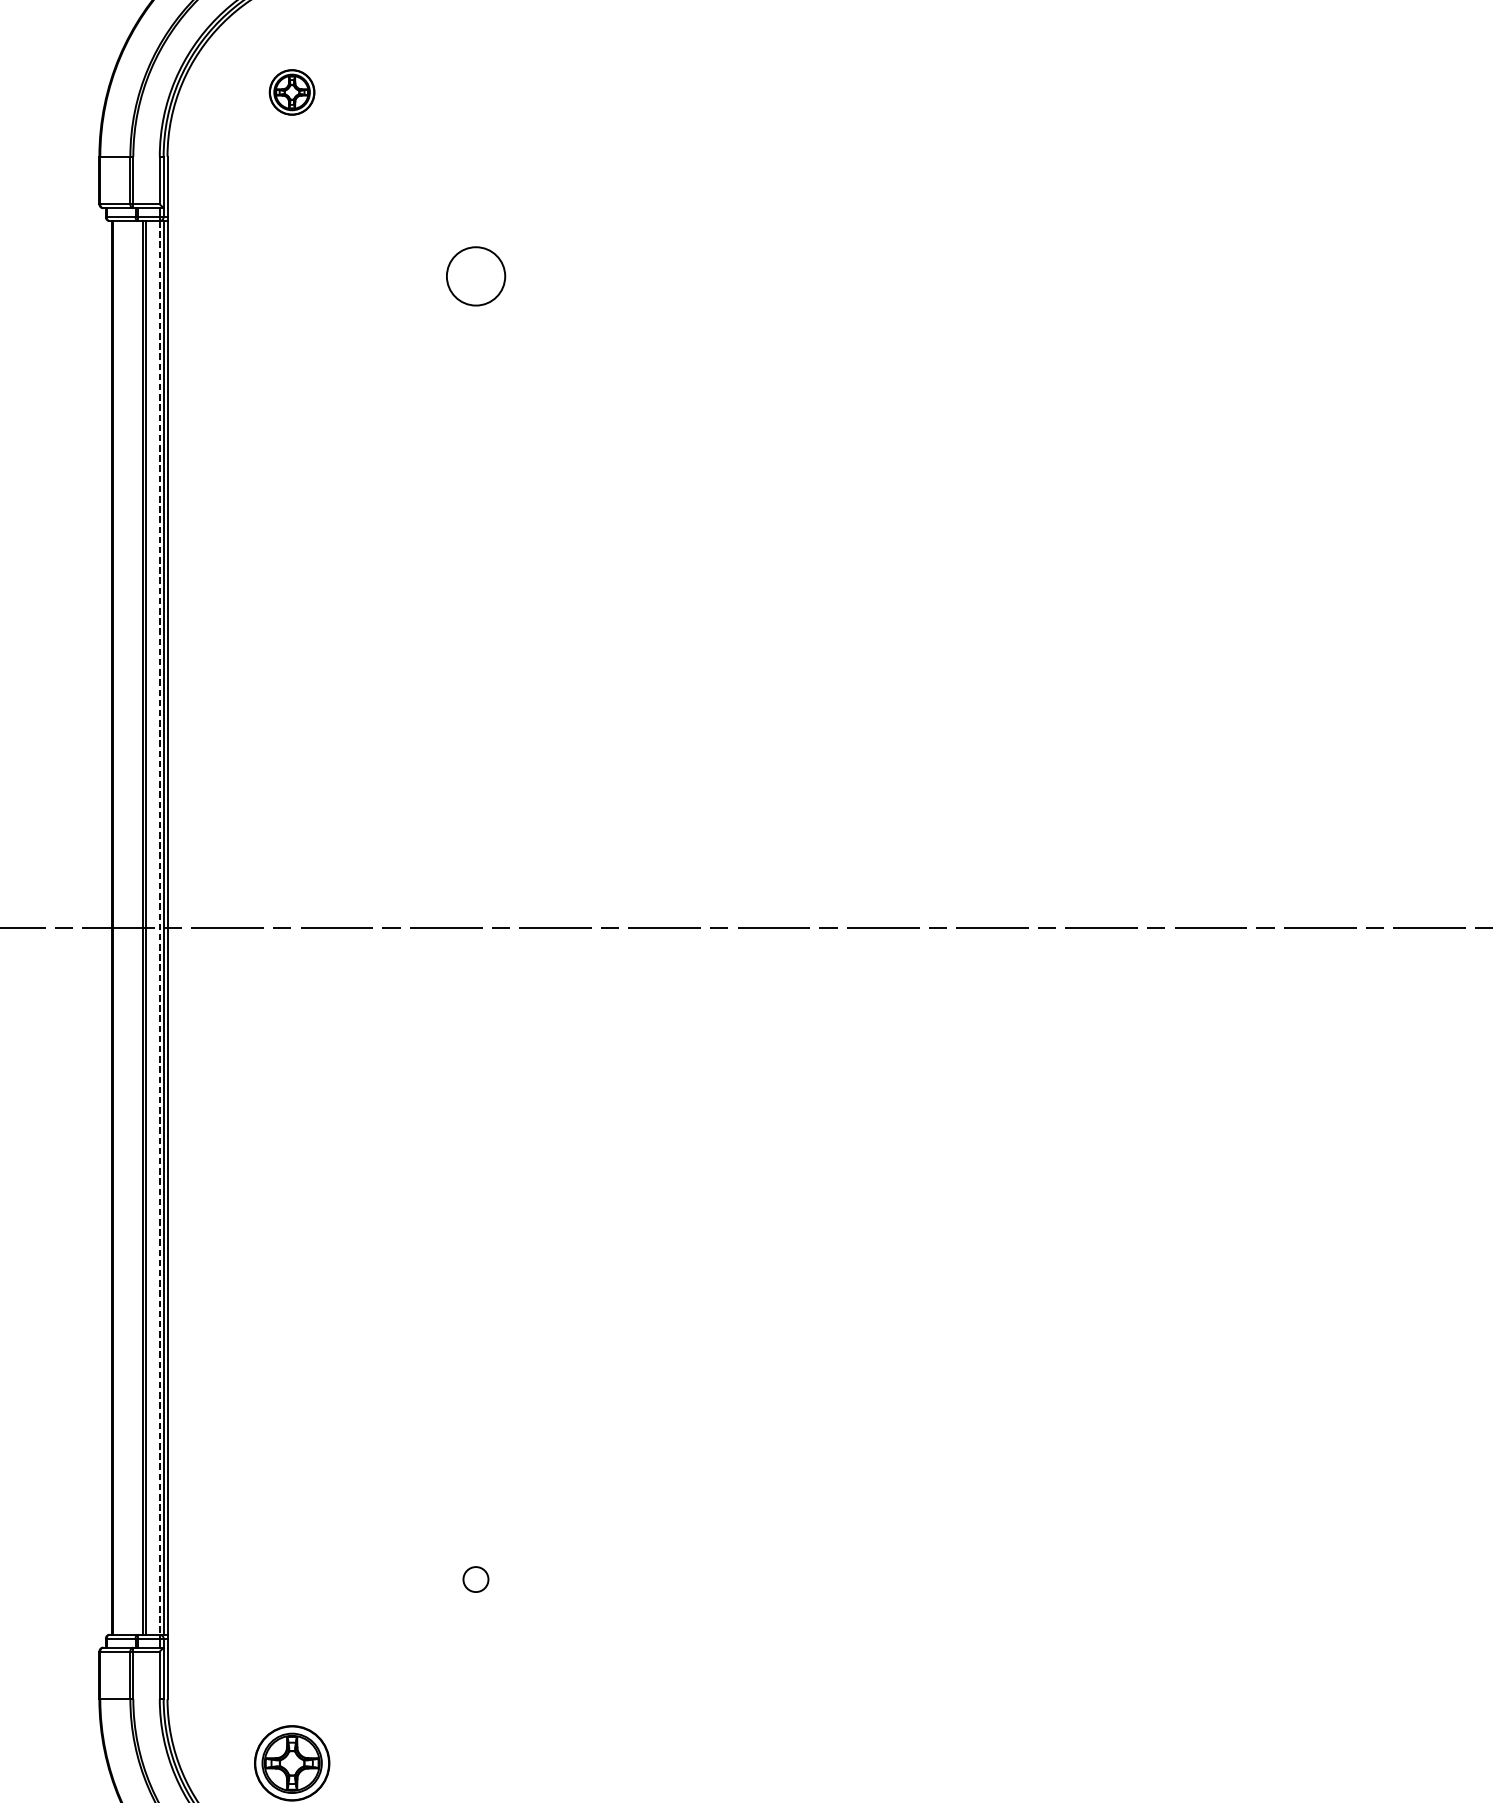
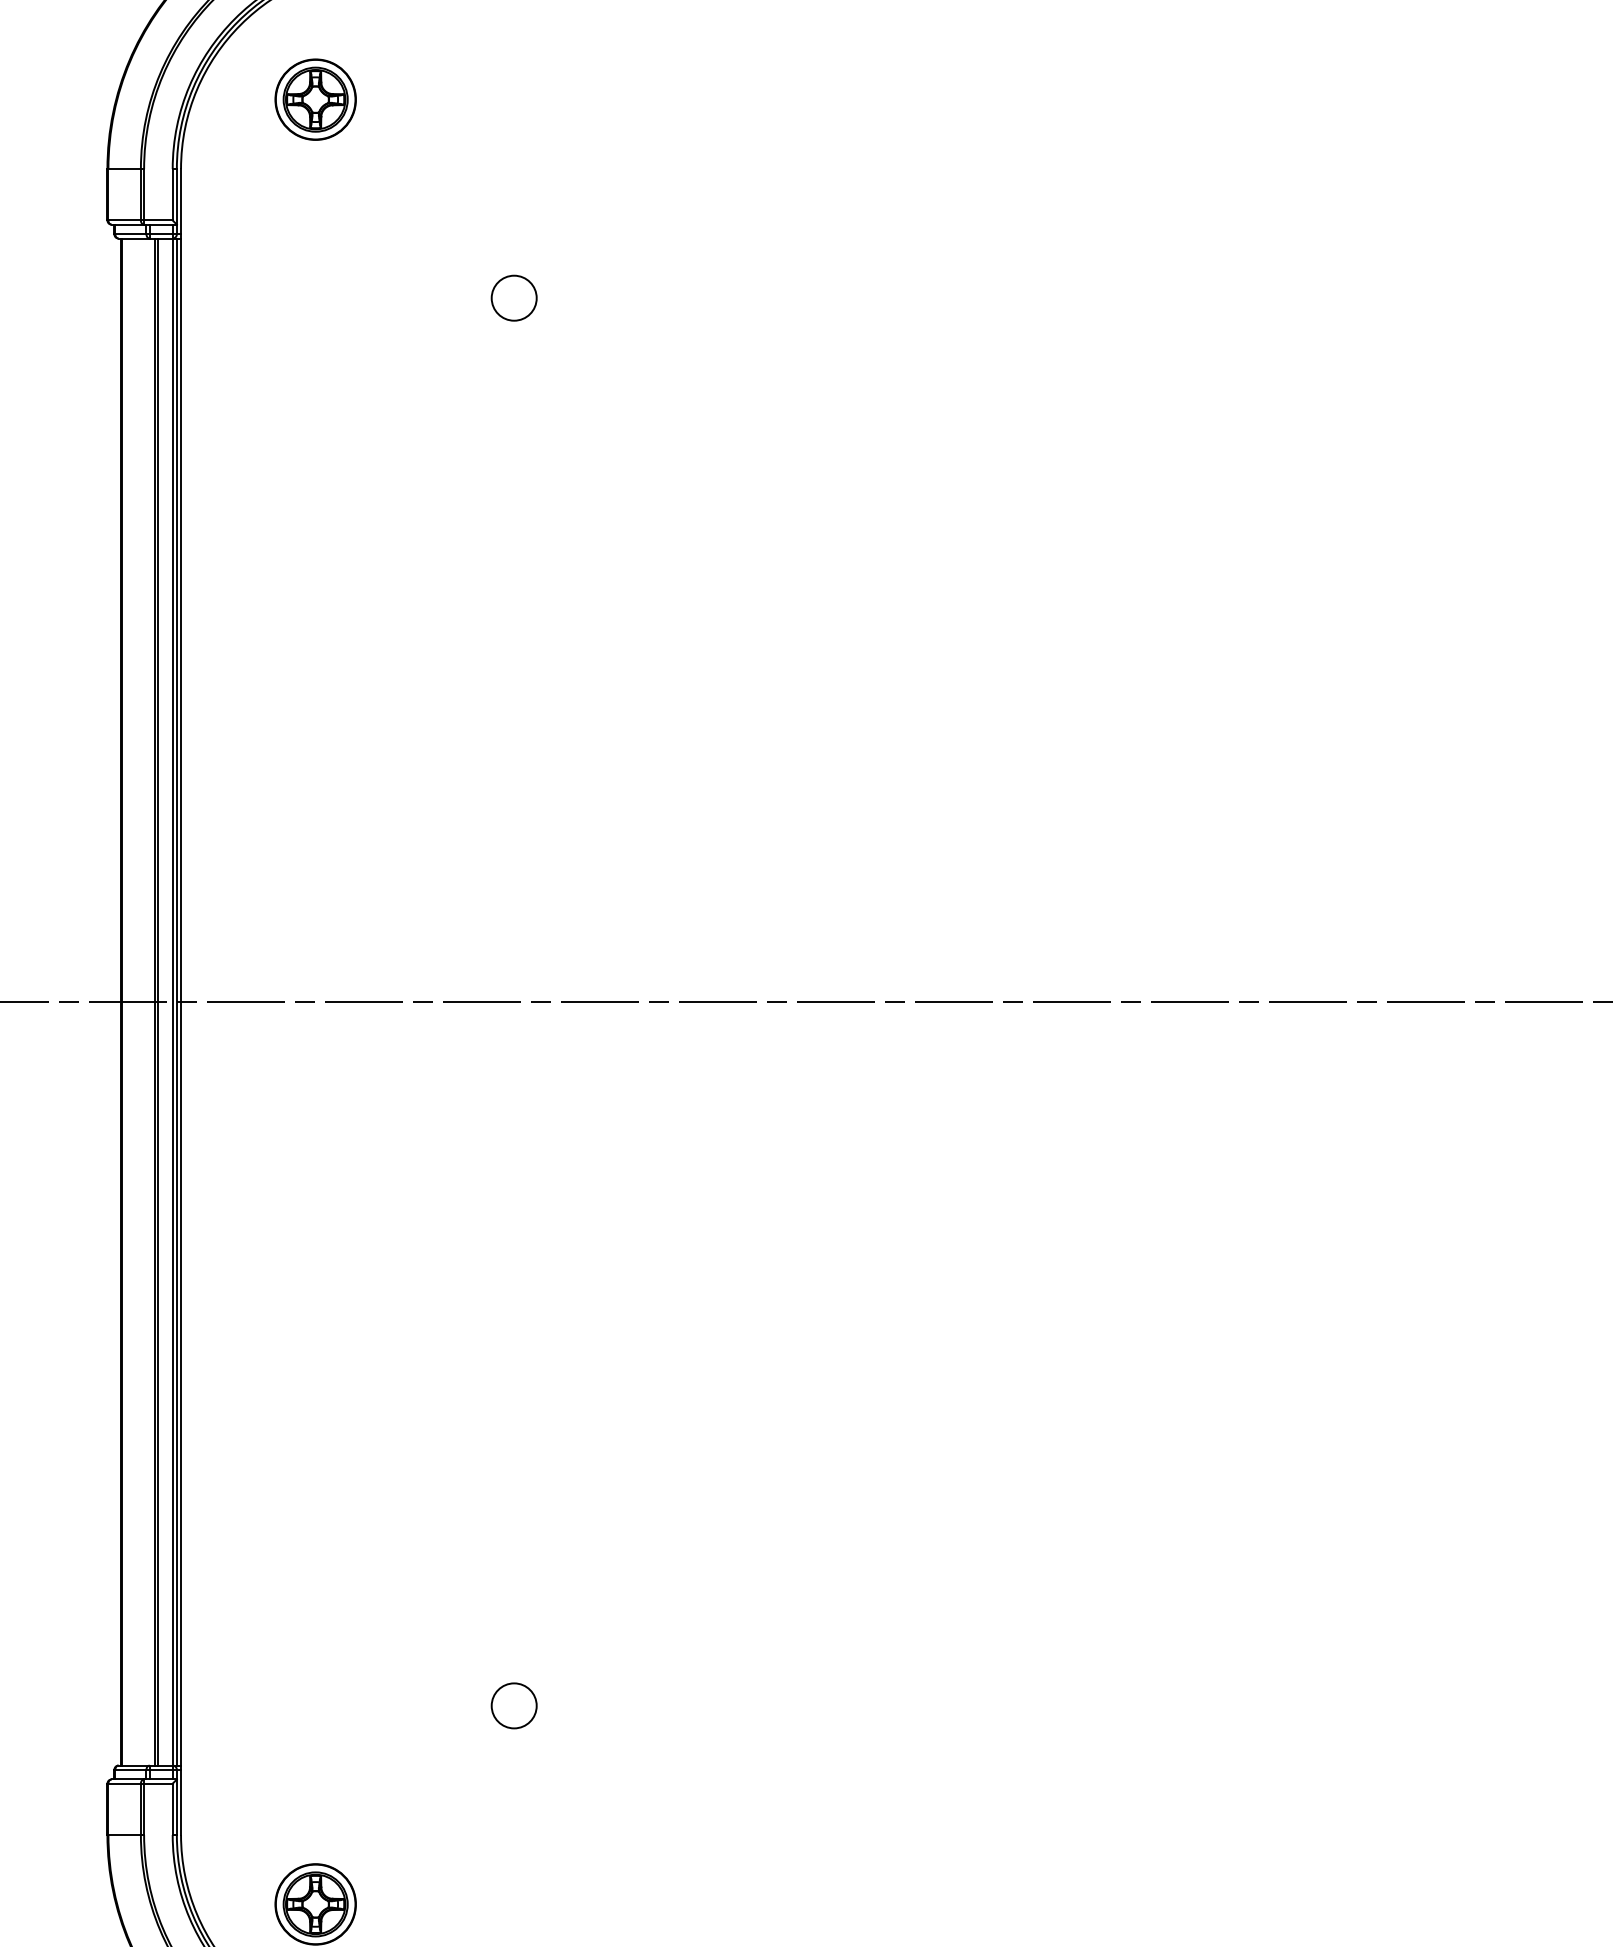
part: (292, 92) -> (315, 99), size x1.67
circle: (475, 275) -> (513, 297), size x0.71
line: (159, 928) -> (172, 1002), dashed -> solid
circle: (475, 1579) -> (513, 1705), size x1.67

